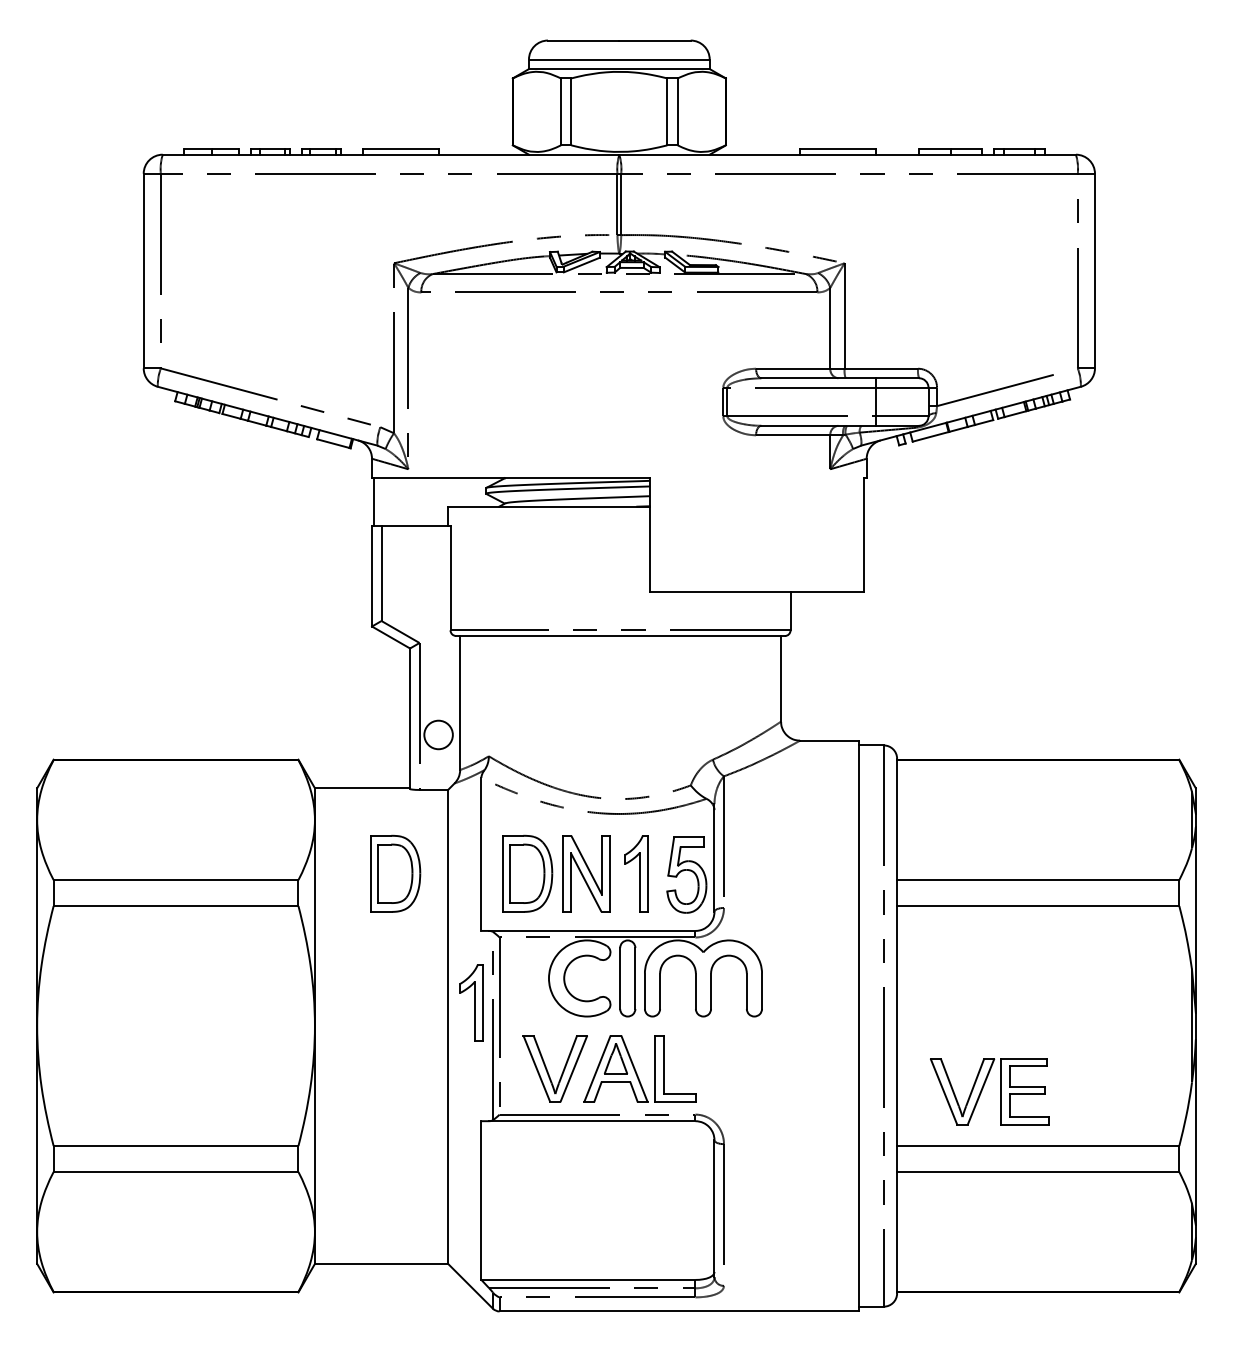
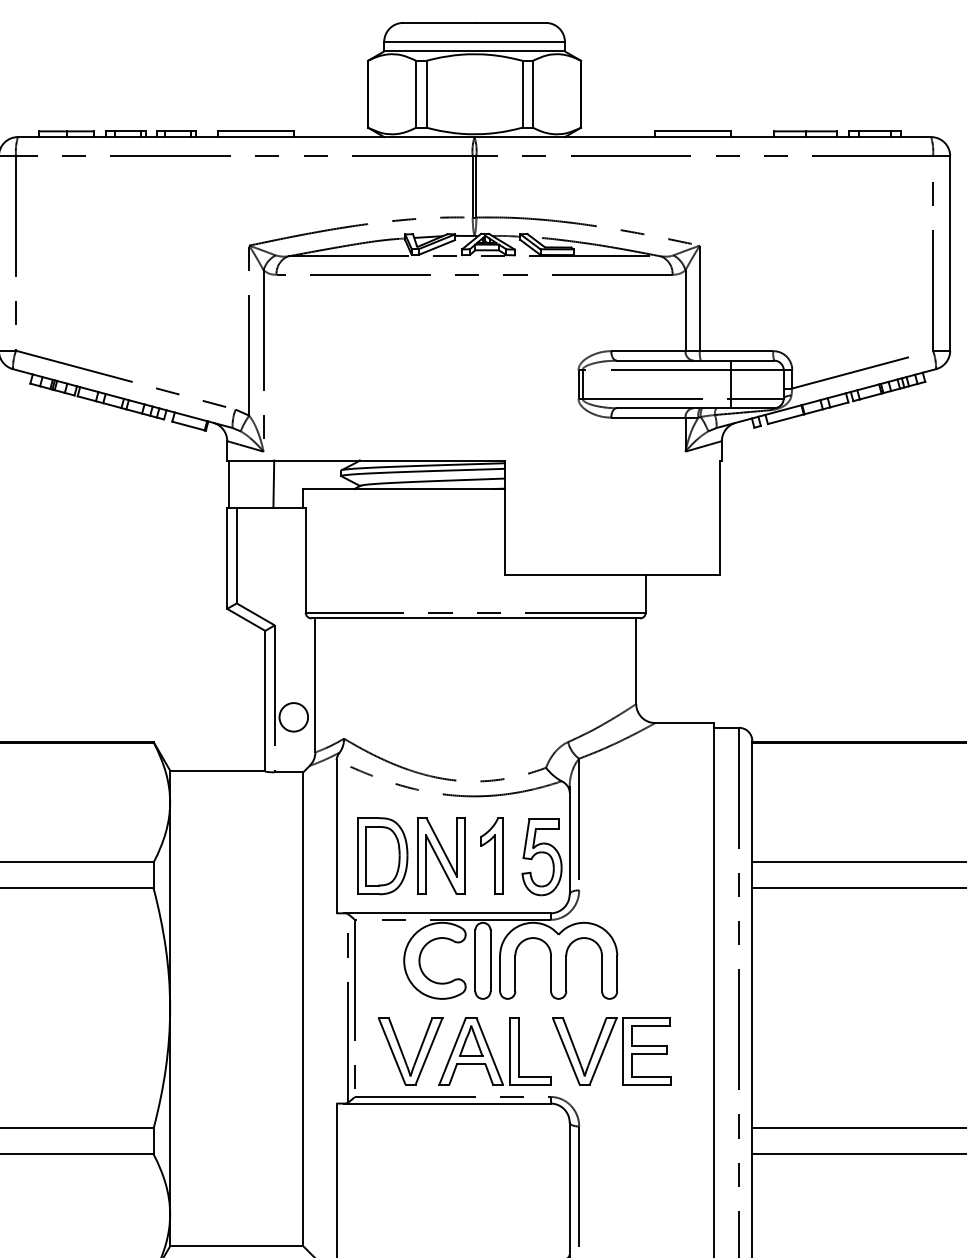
line: (418, 501) -> (273, 483), added
part: (395, 873) -> (250, 855), removed
part: (471, 1002) -> (326, 984), removed
part: (983, 1088) -> (605, 1047), moved

